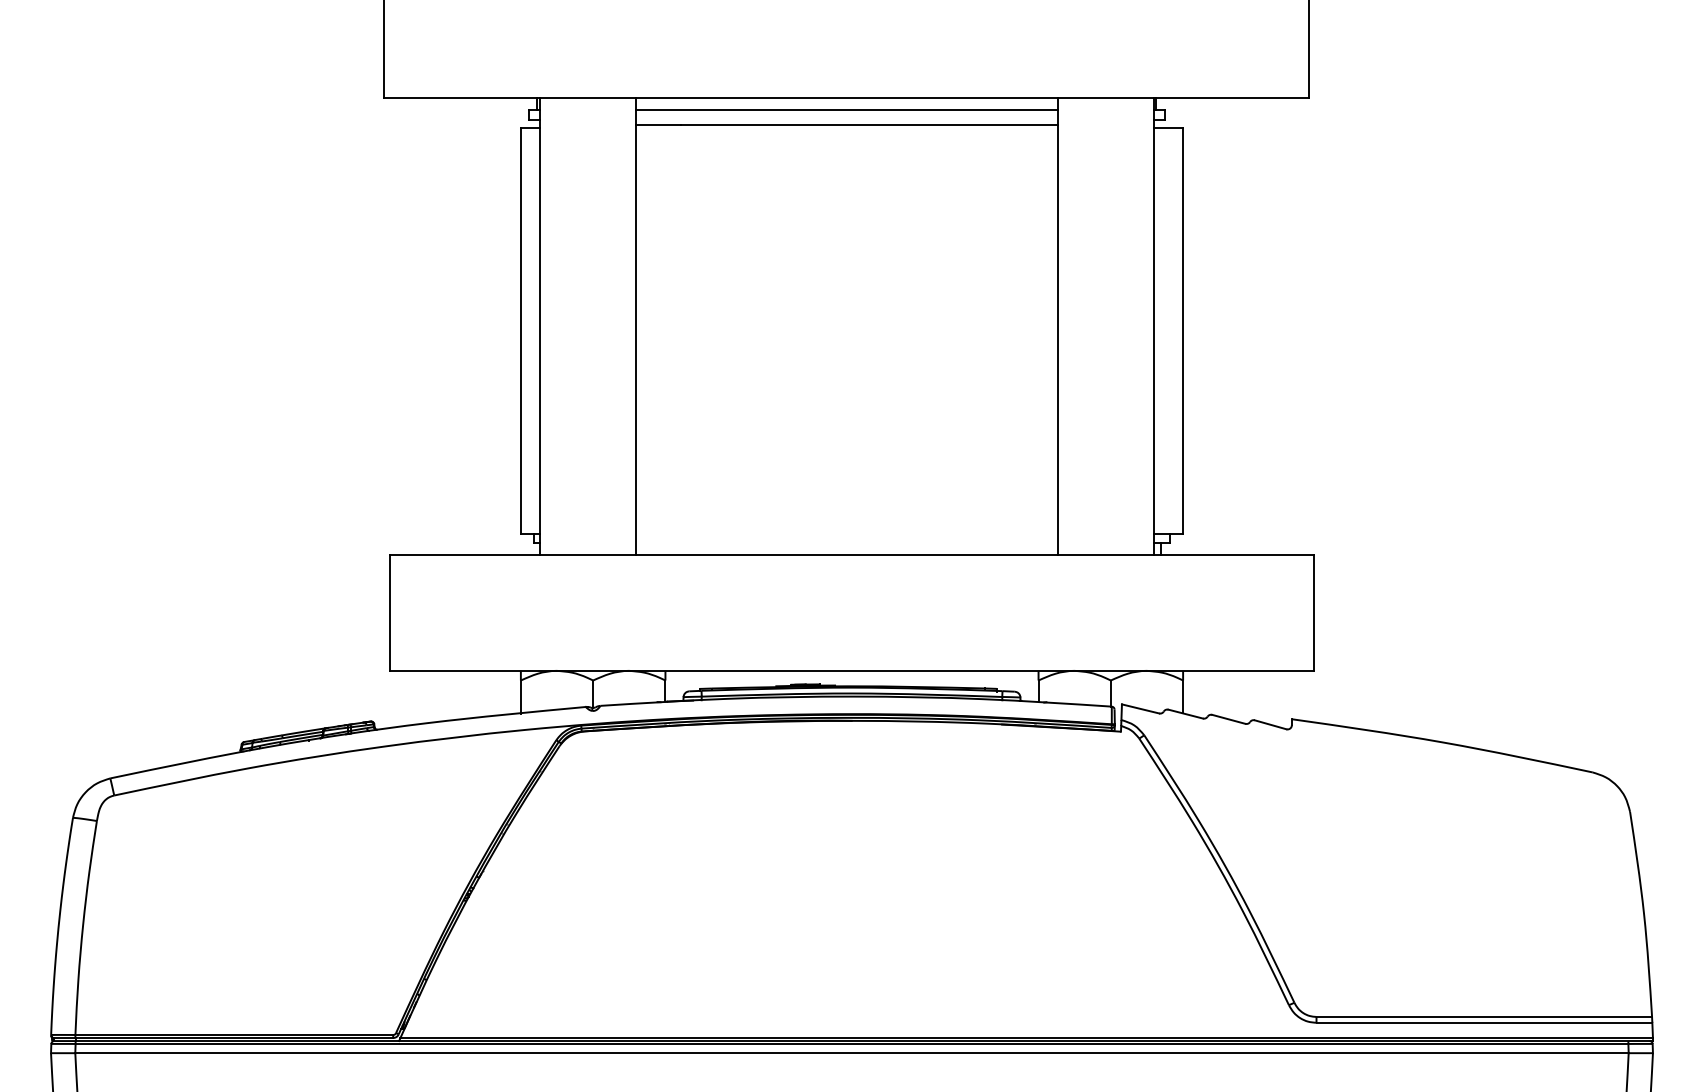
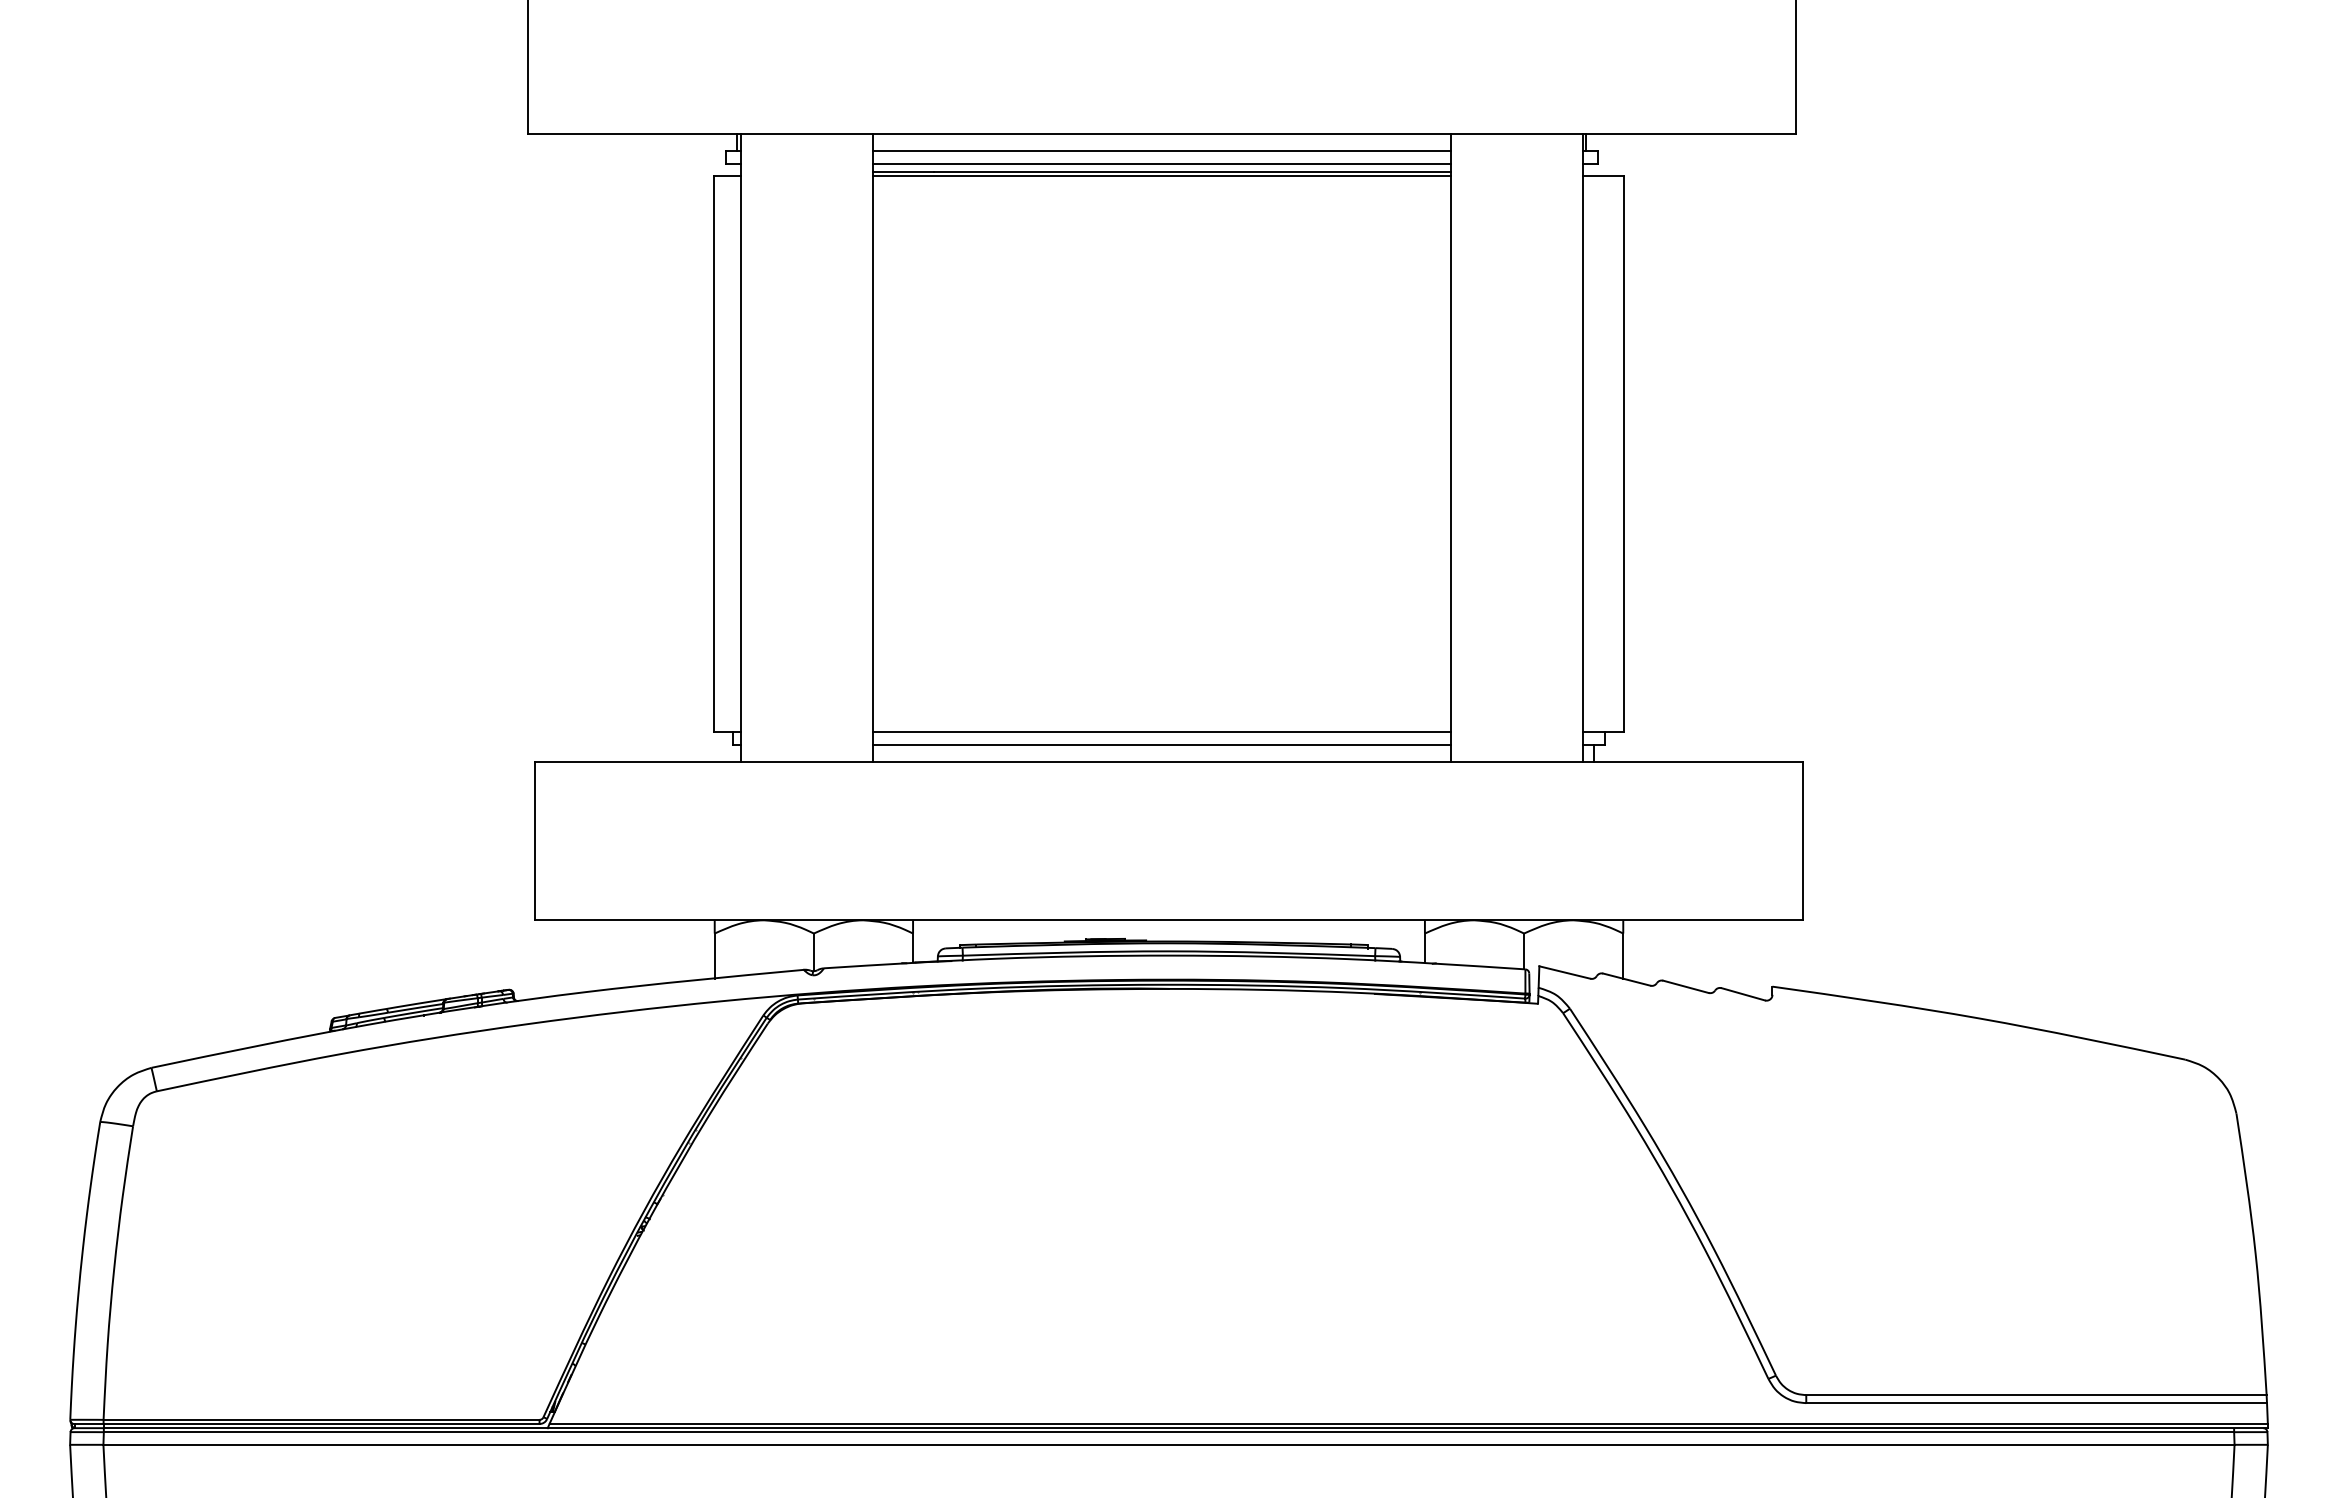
line: (846, 119) -> (1161, 164), added
line: (846, 127) -> (1161, 175), added
line: (846, 533) -> (1161, 731), added
line: (846, 543) -> (1161, 745), added

